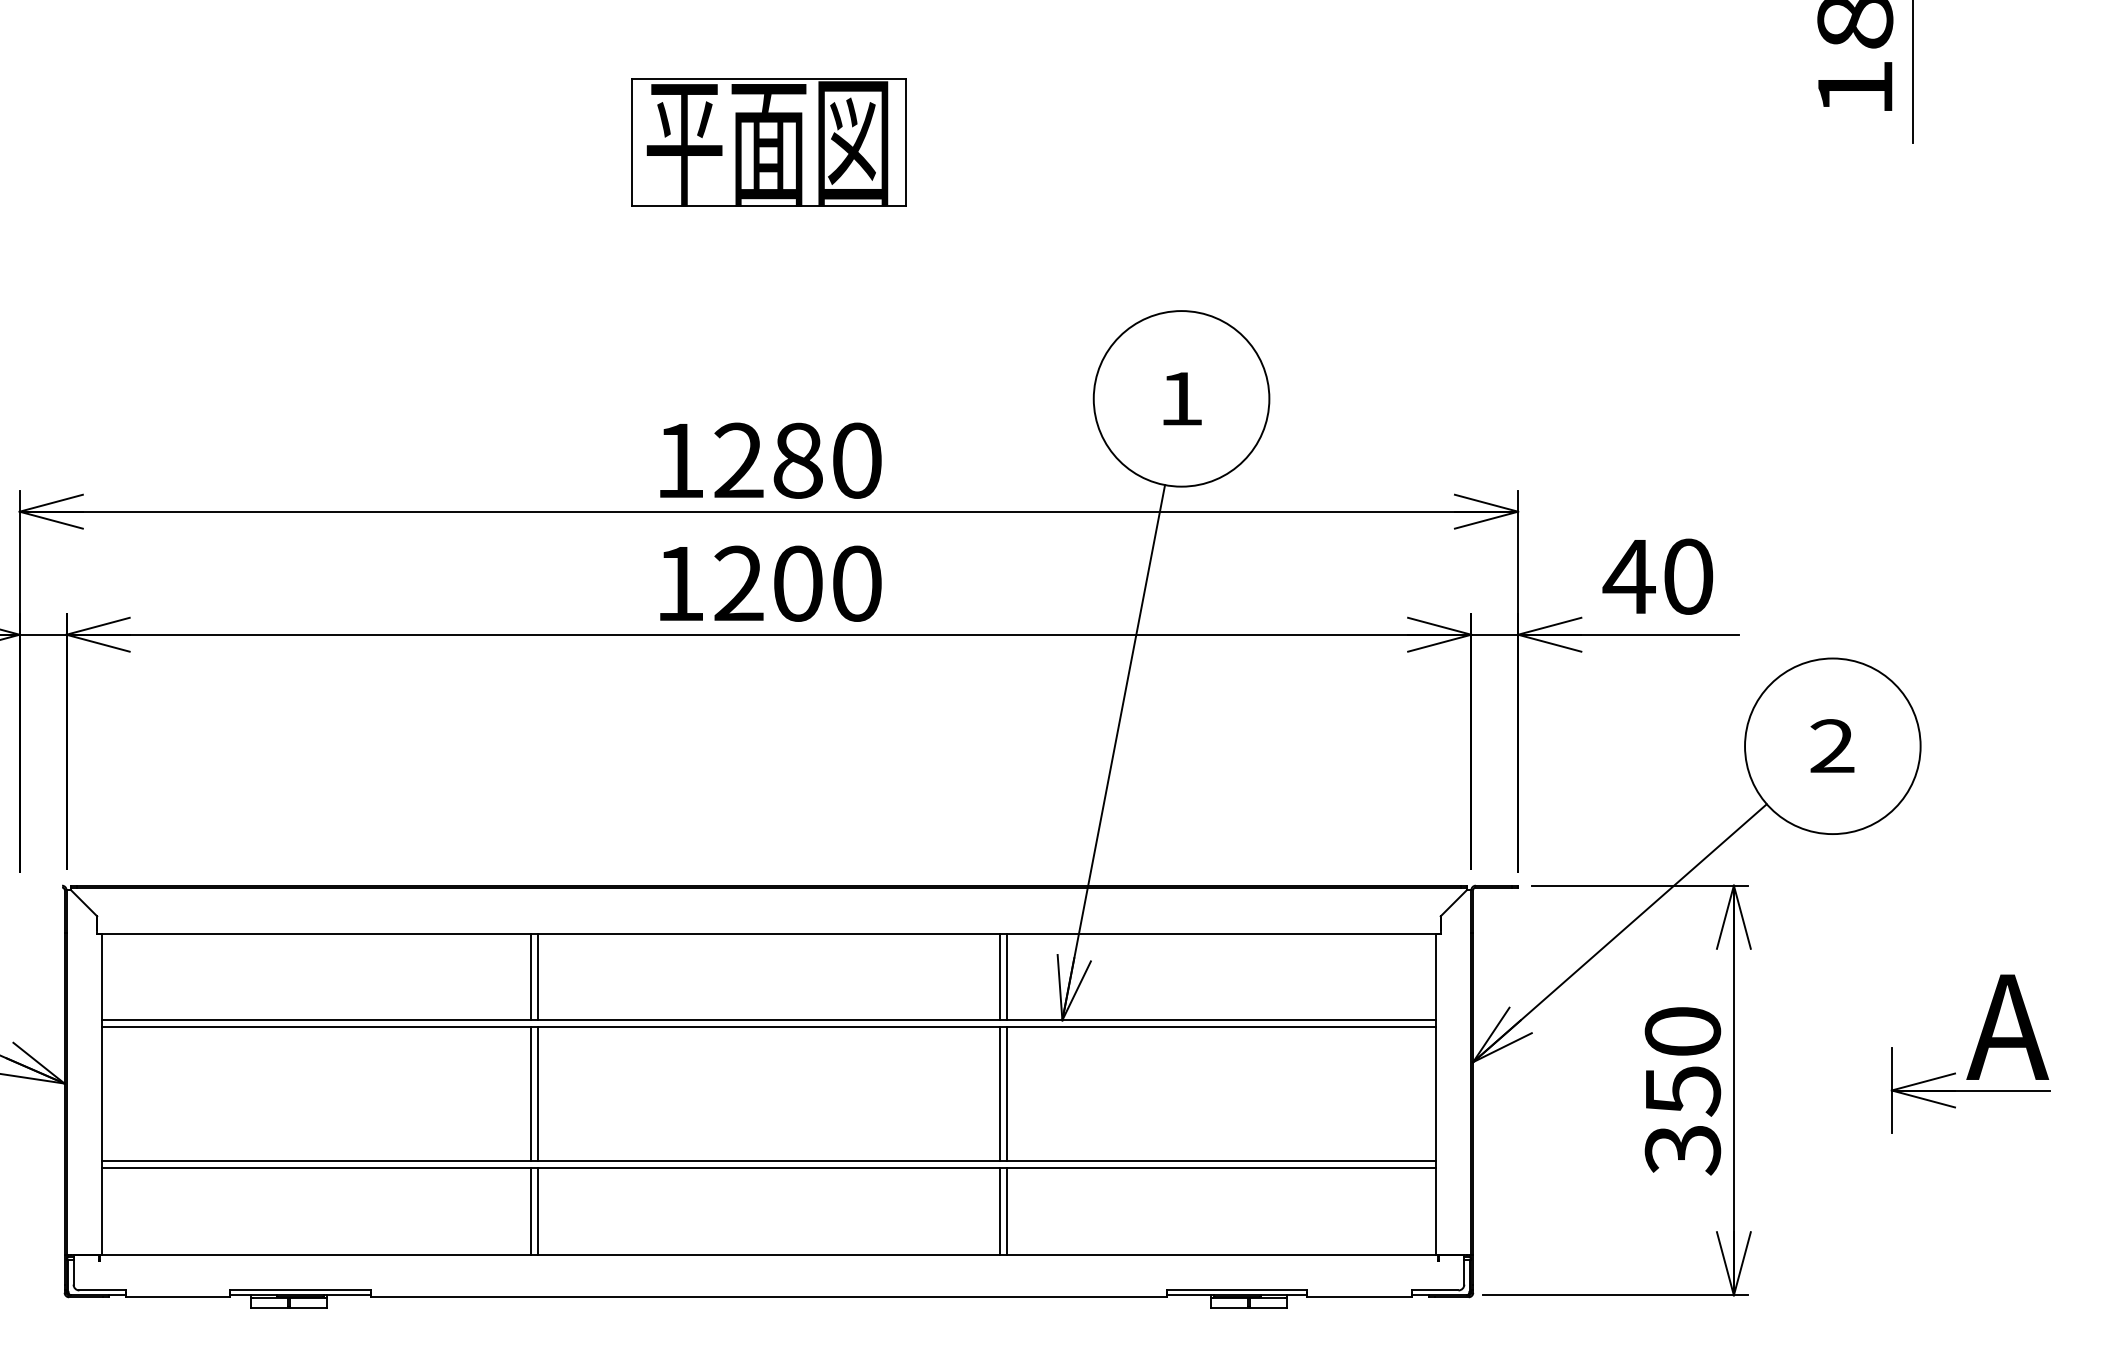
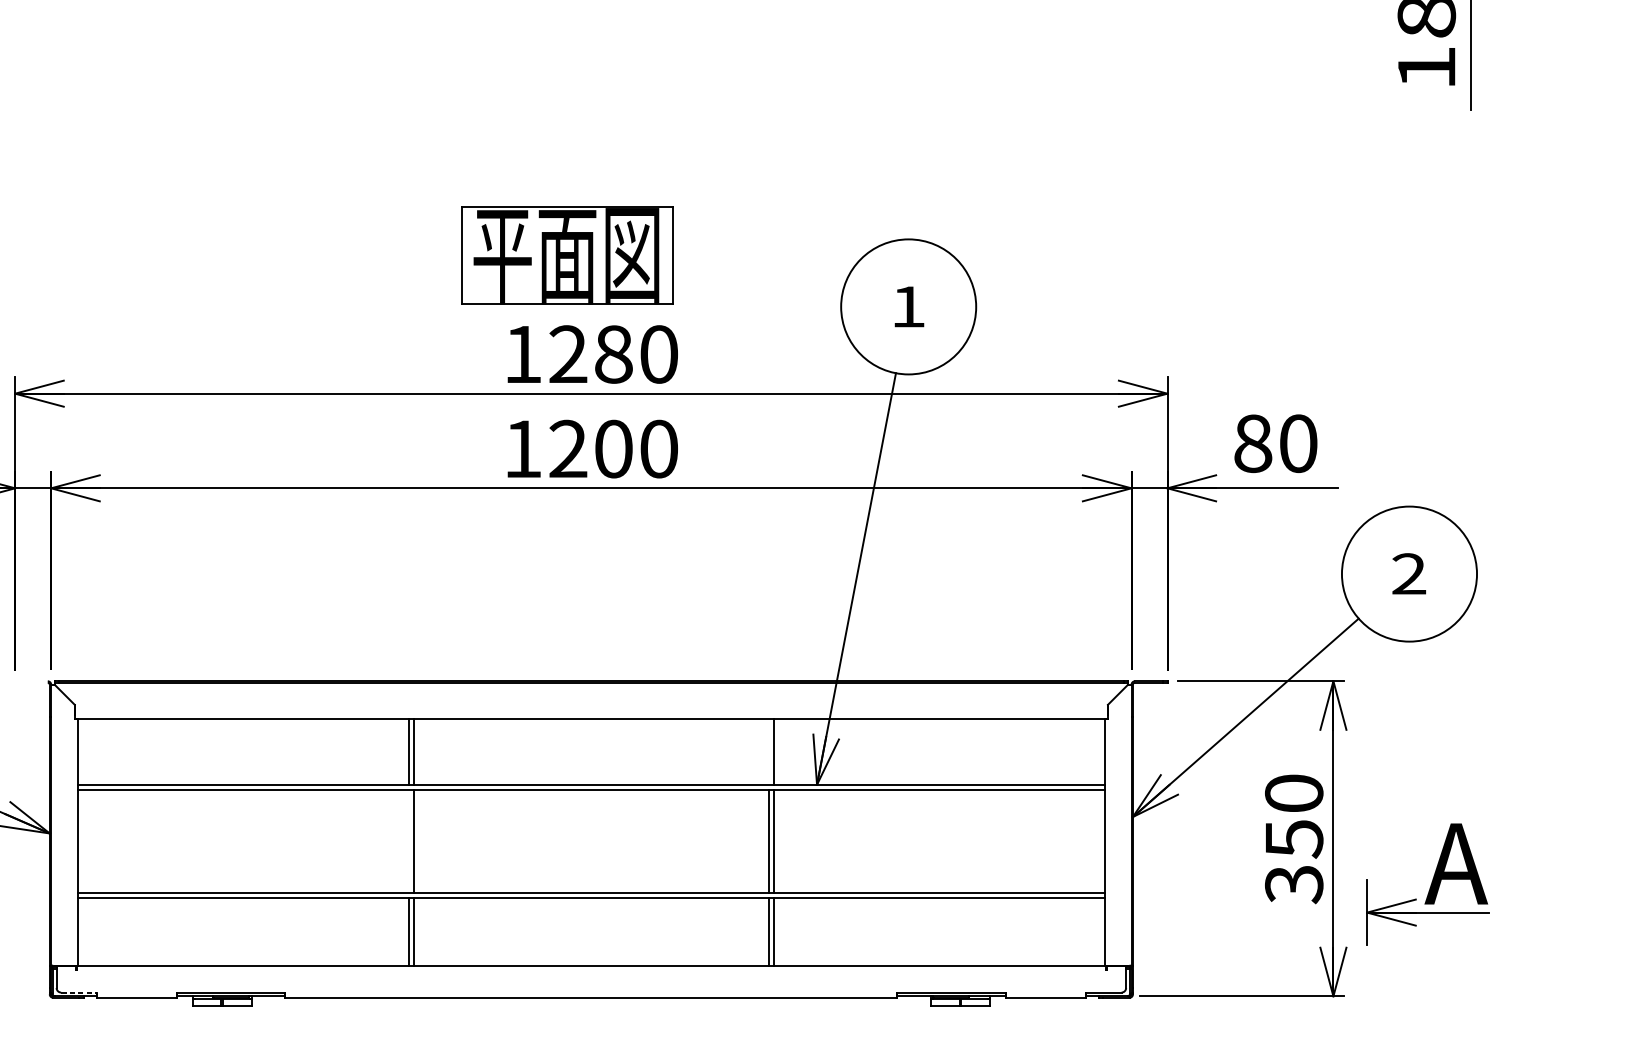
part: (768, 142) -> (567, 255), moved
text: (1628, 576) -> (1252, 443), 40 -> 80
line: (999, 977) -> (768, 751), removed
part: (1970, 1053) -> (1427, 884), moved
line: (531, 1093) -> (408, 841), removed
line: (103, 1290) -> (79, 992), solid -> dashed

